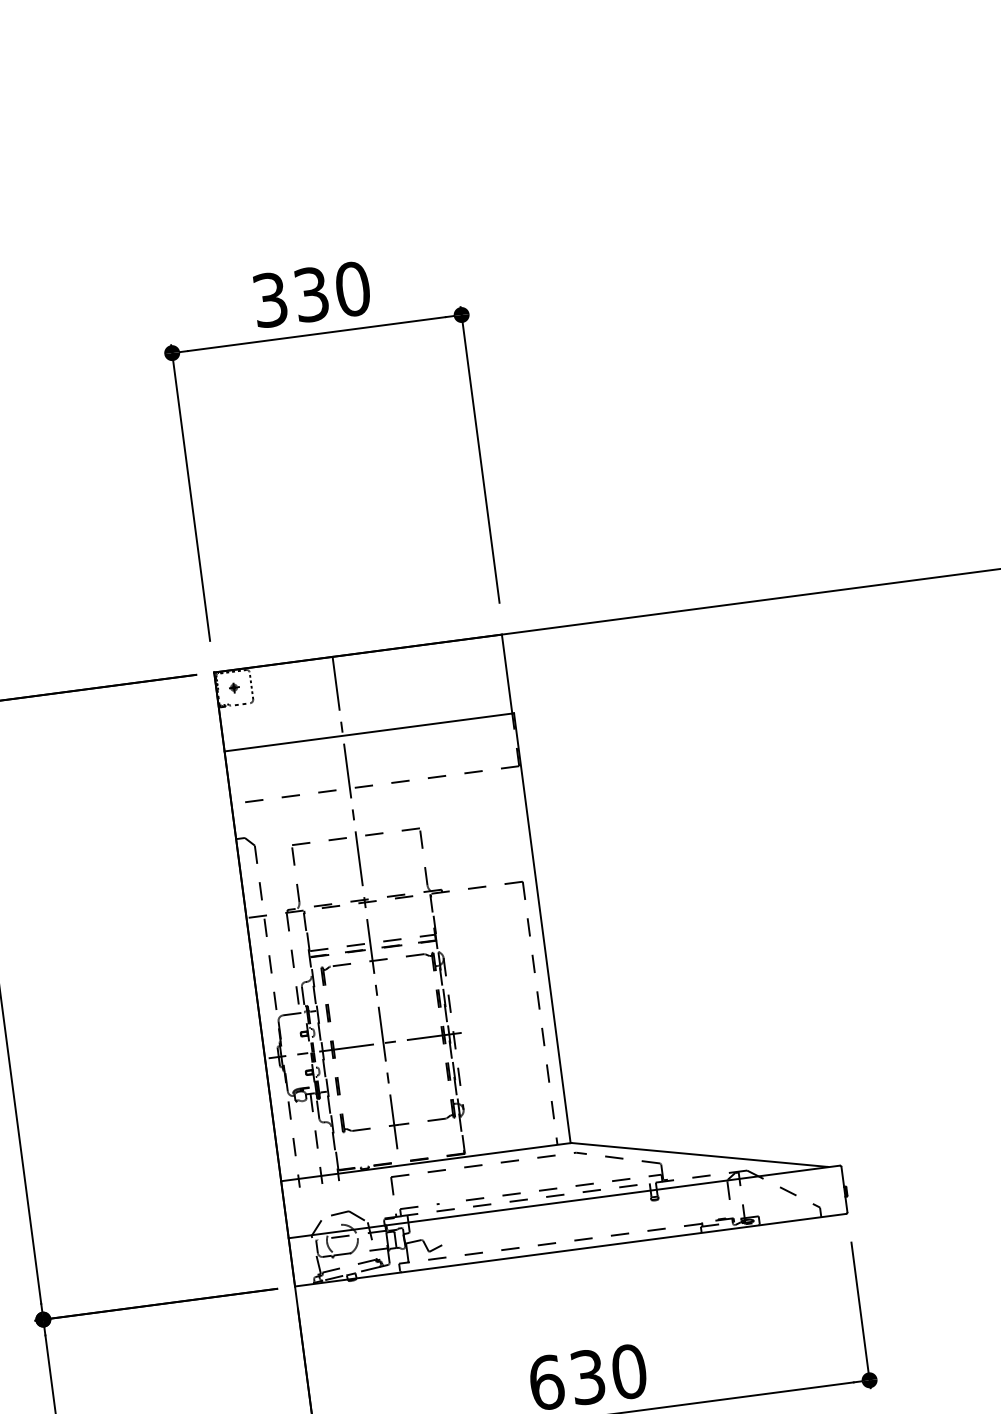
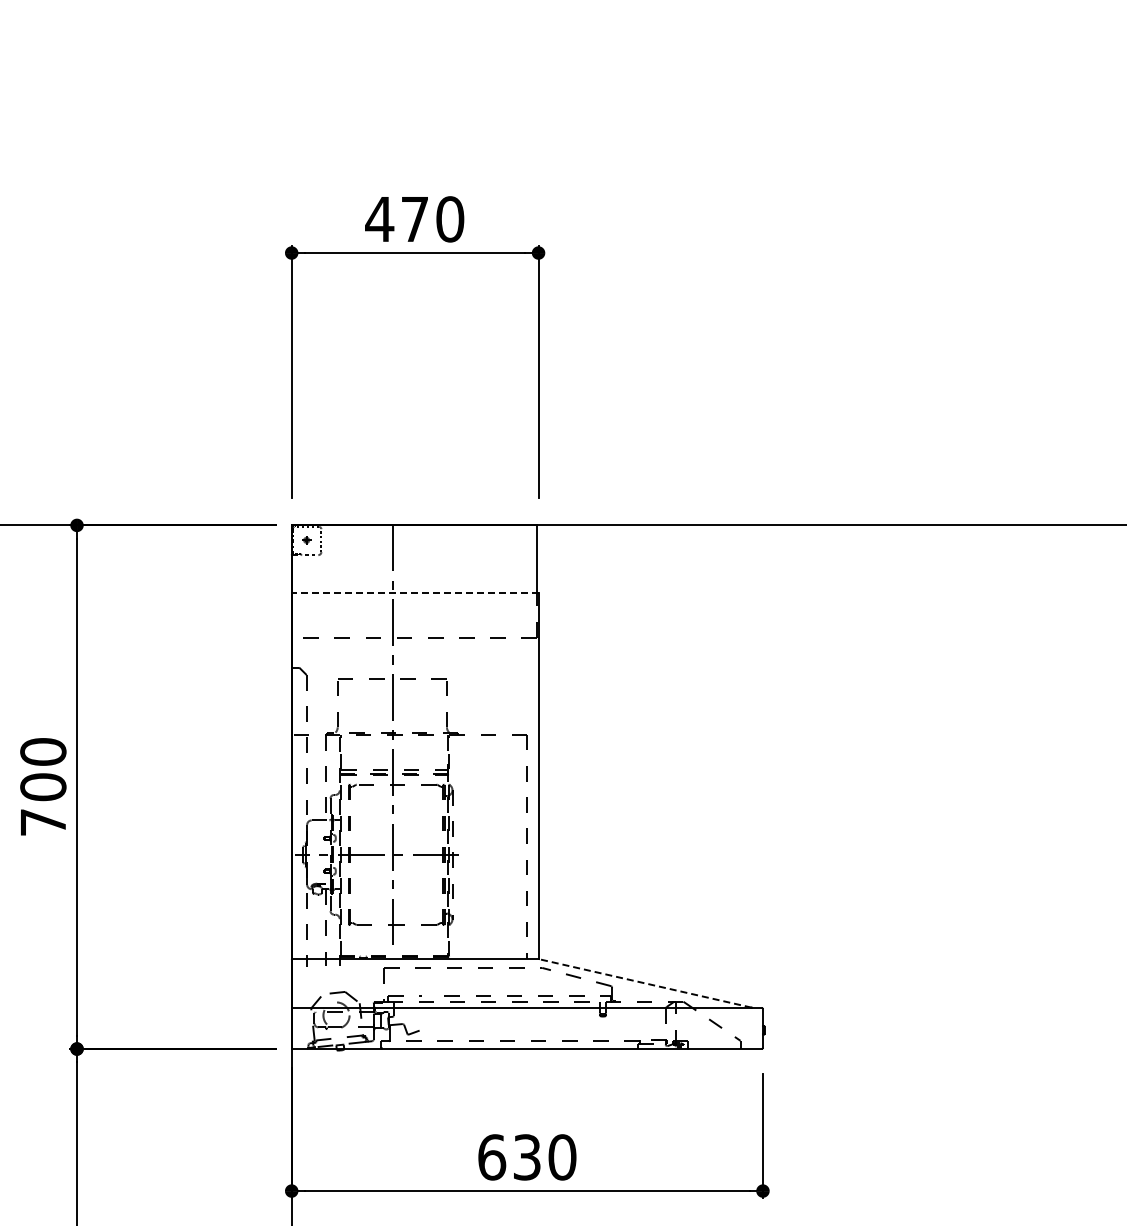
text: (289, 297) -> (396, 219), 330 -> 470
line: (368, 732) -> (414, 592), solid -> dashed
line: (699, 1155) -> (645, 983), solid -> dashed

